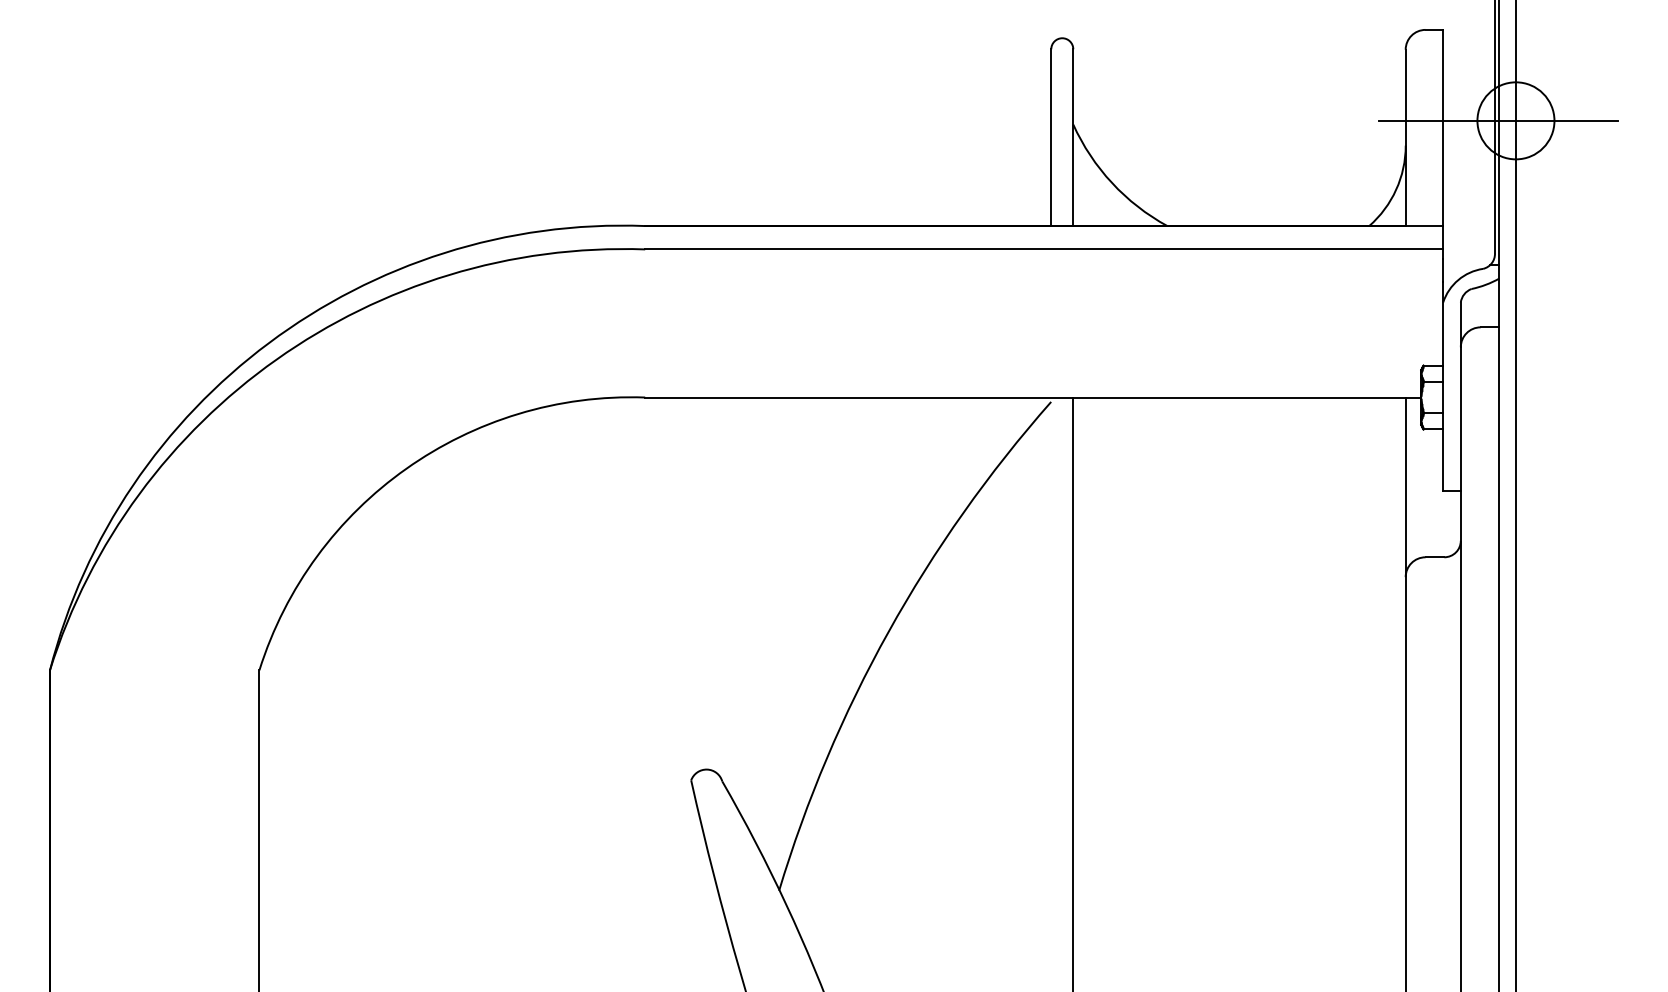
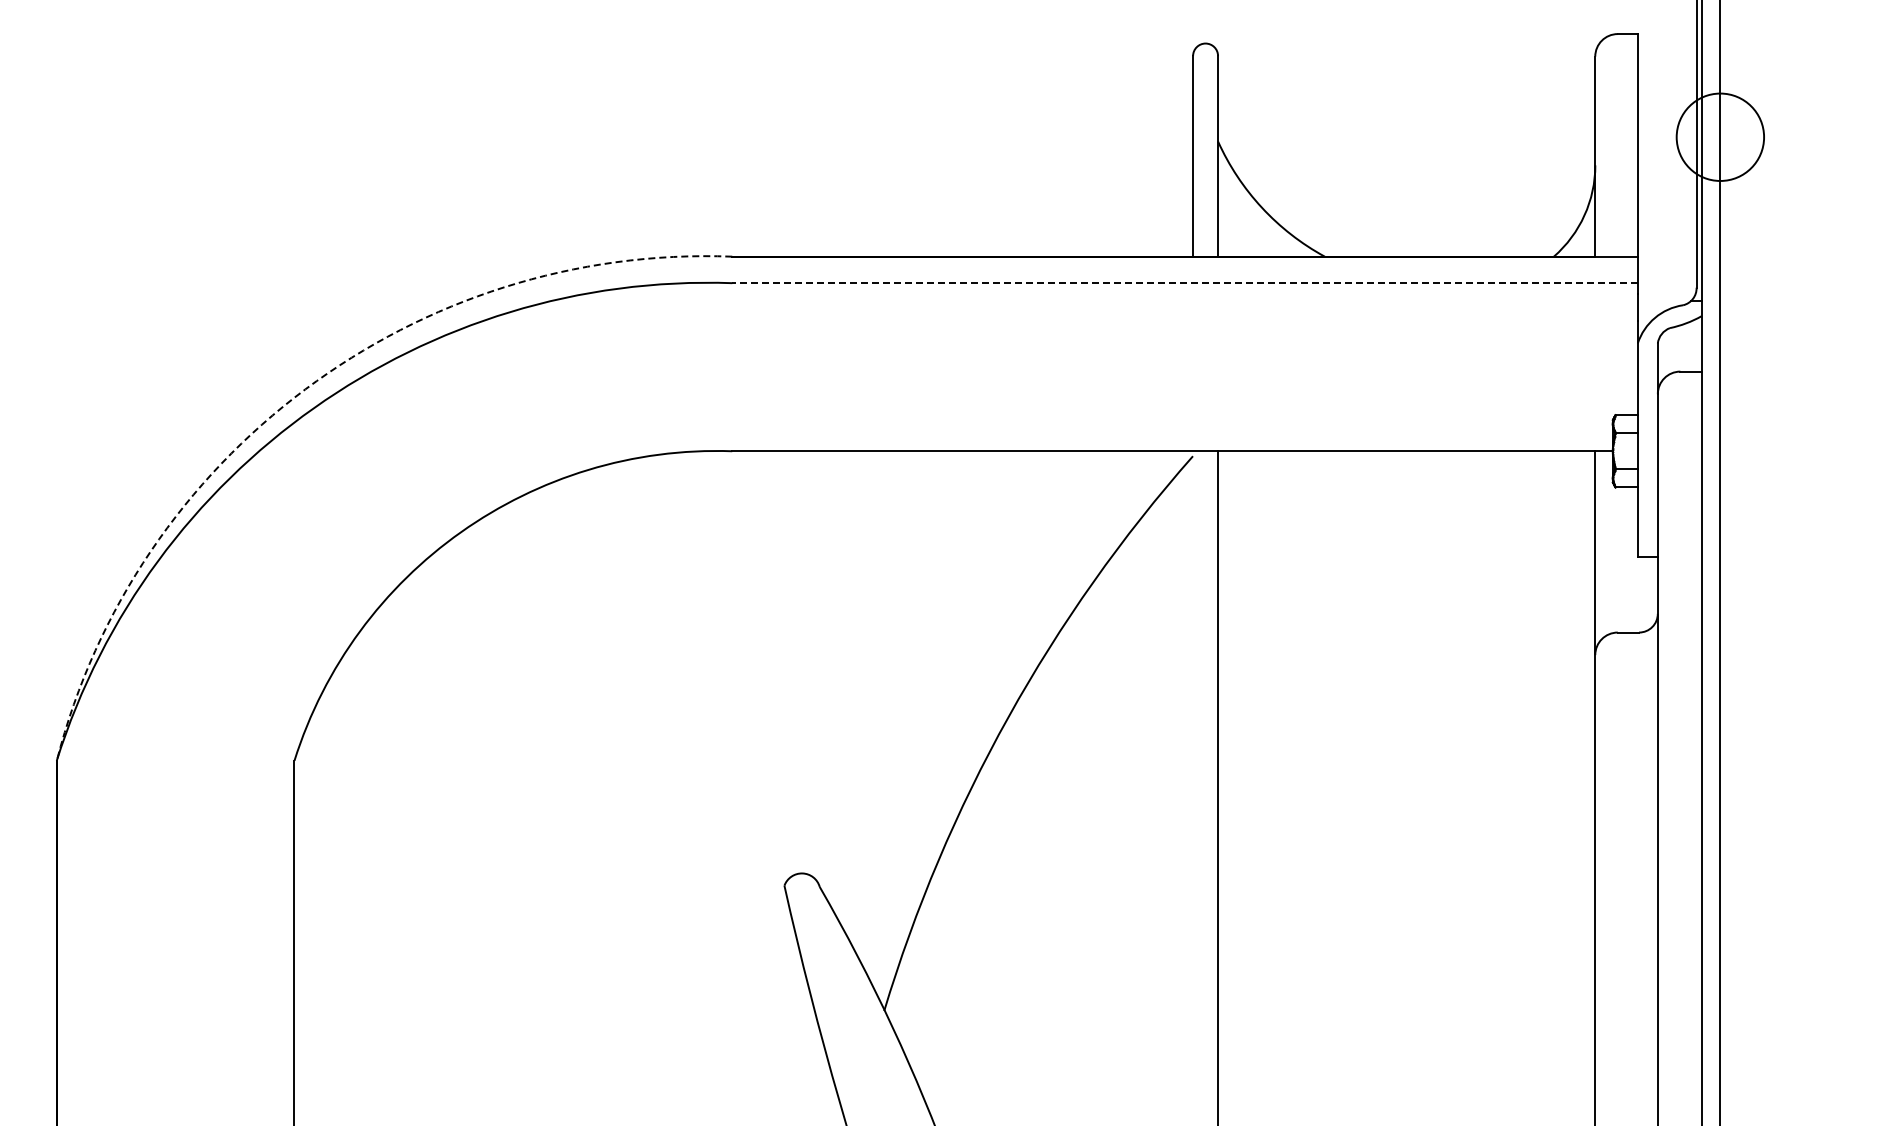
line: (1498, 121) -> (1700, 137), removed
line: (1044, 249) -> (1185, 283), solid -> dashed
arc: (269, 343) -> (305, 389), solid -> dashed

